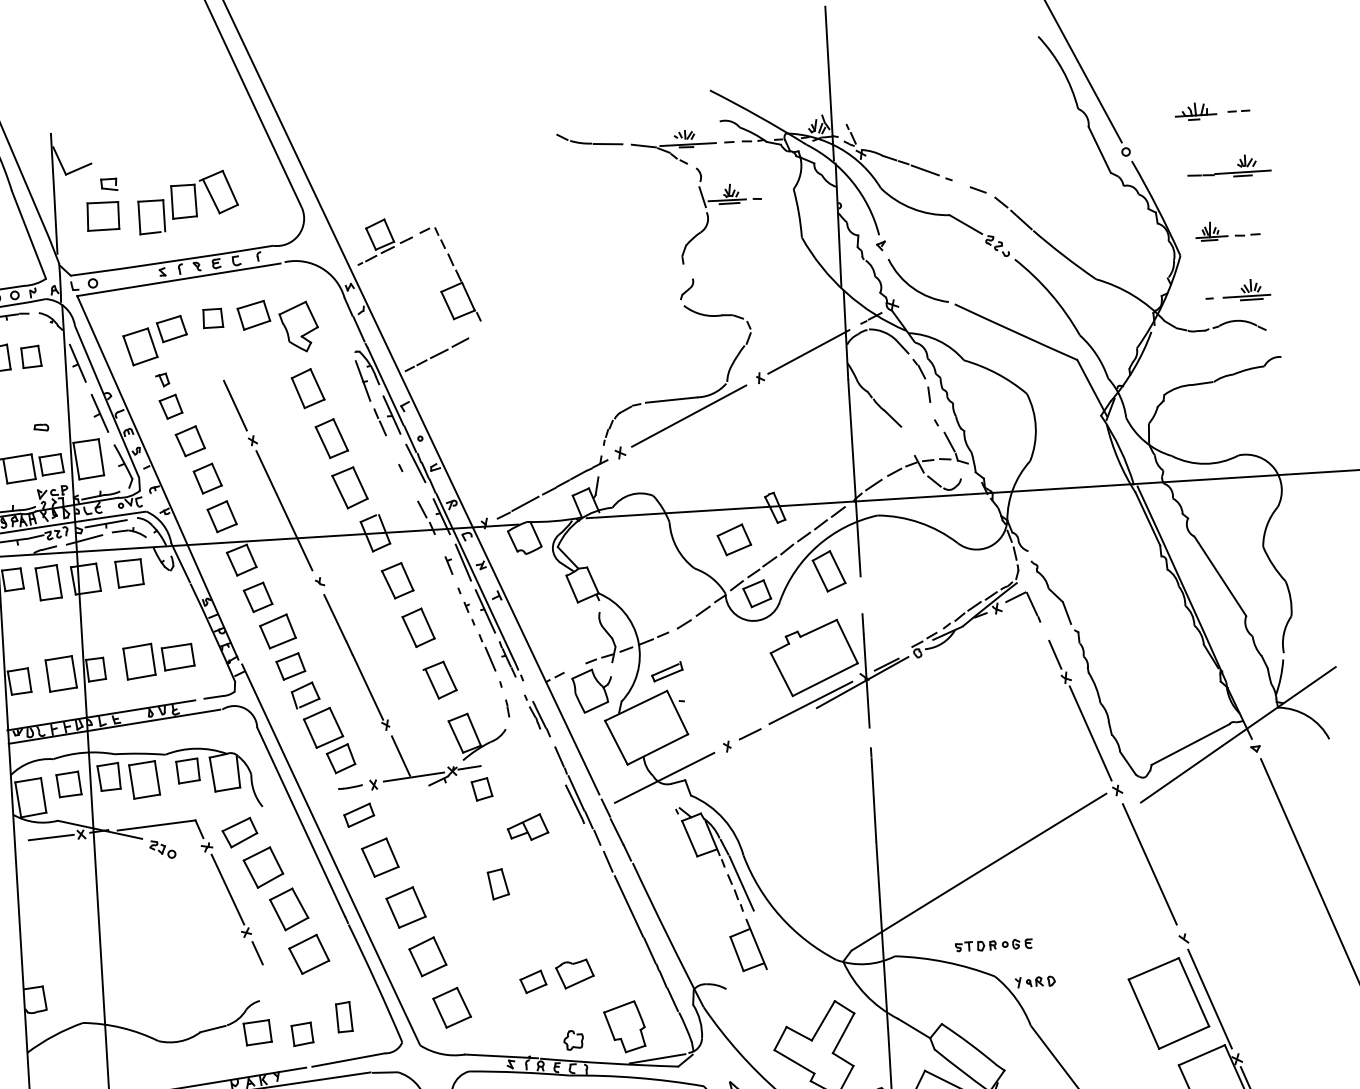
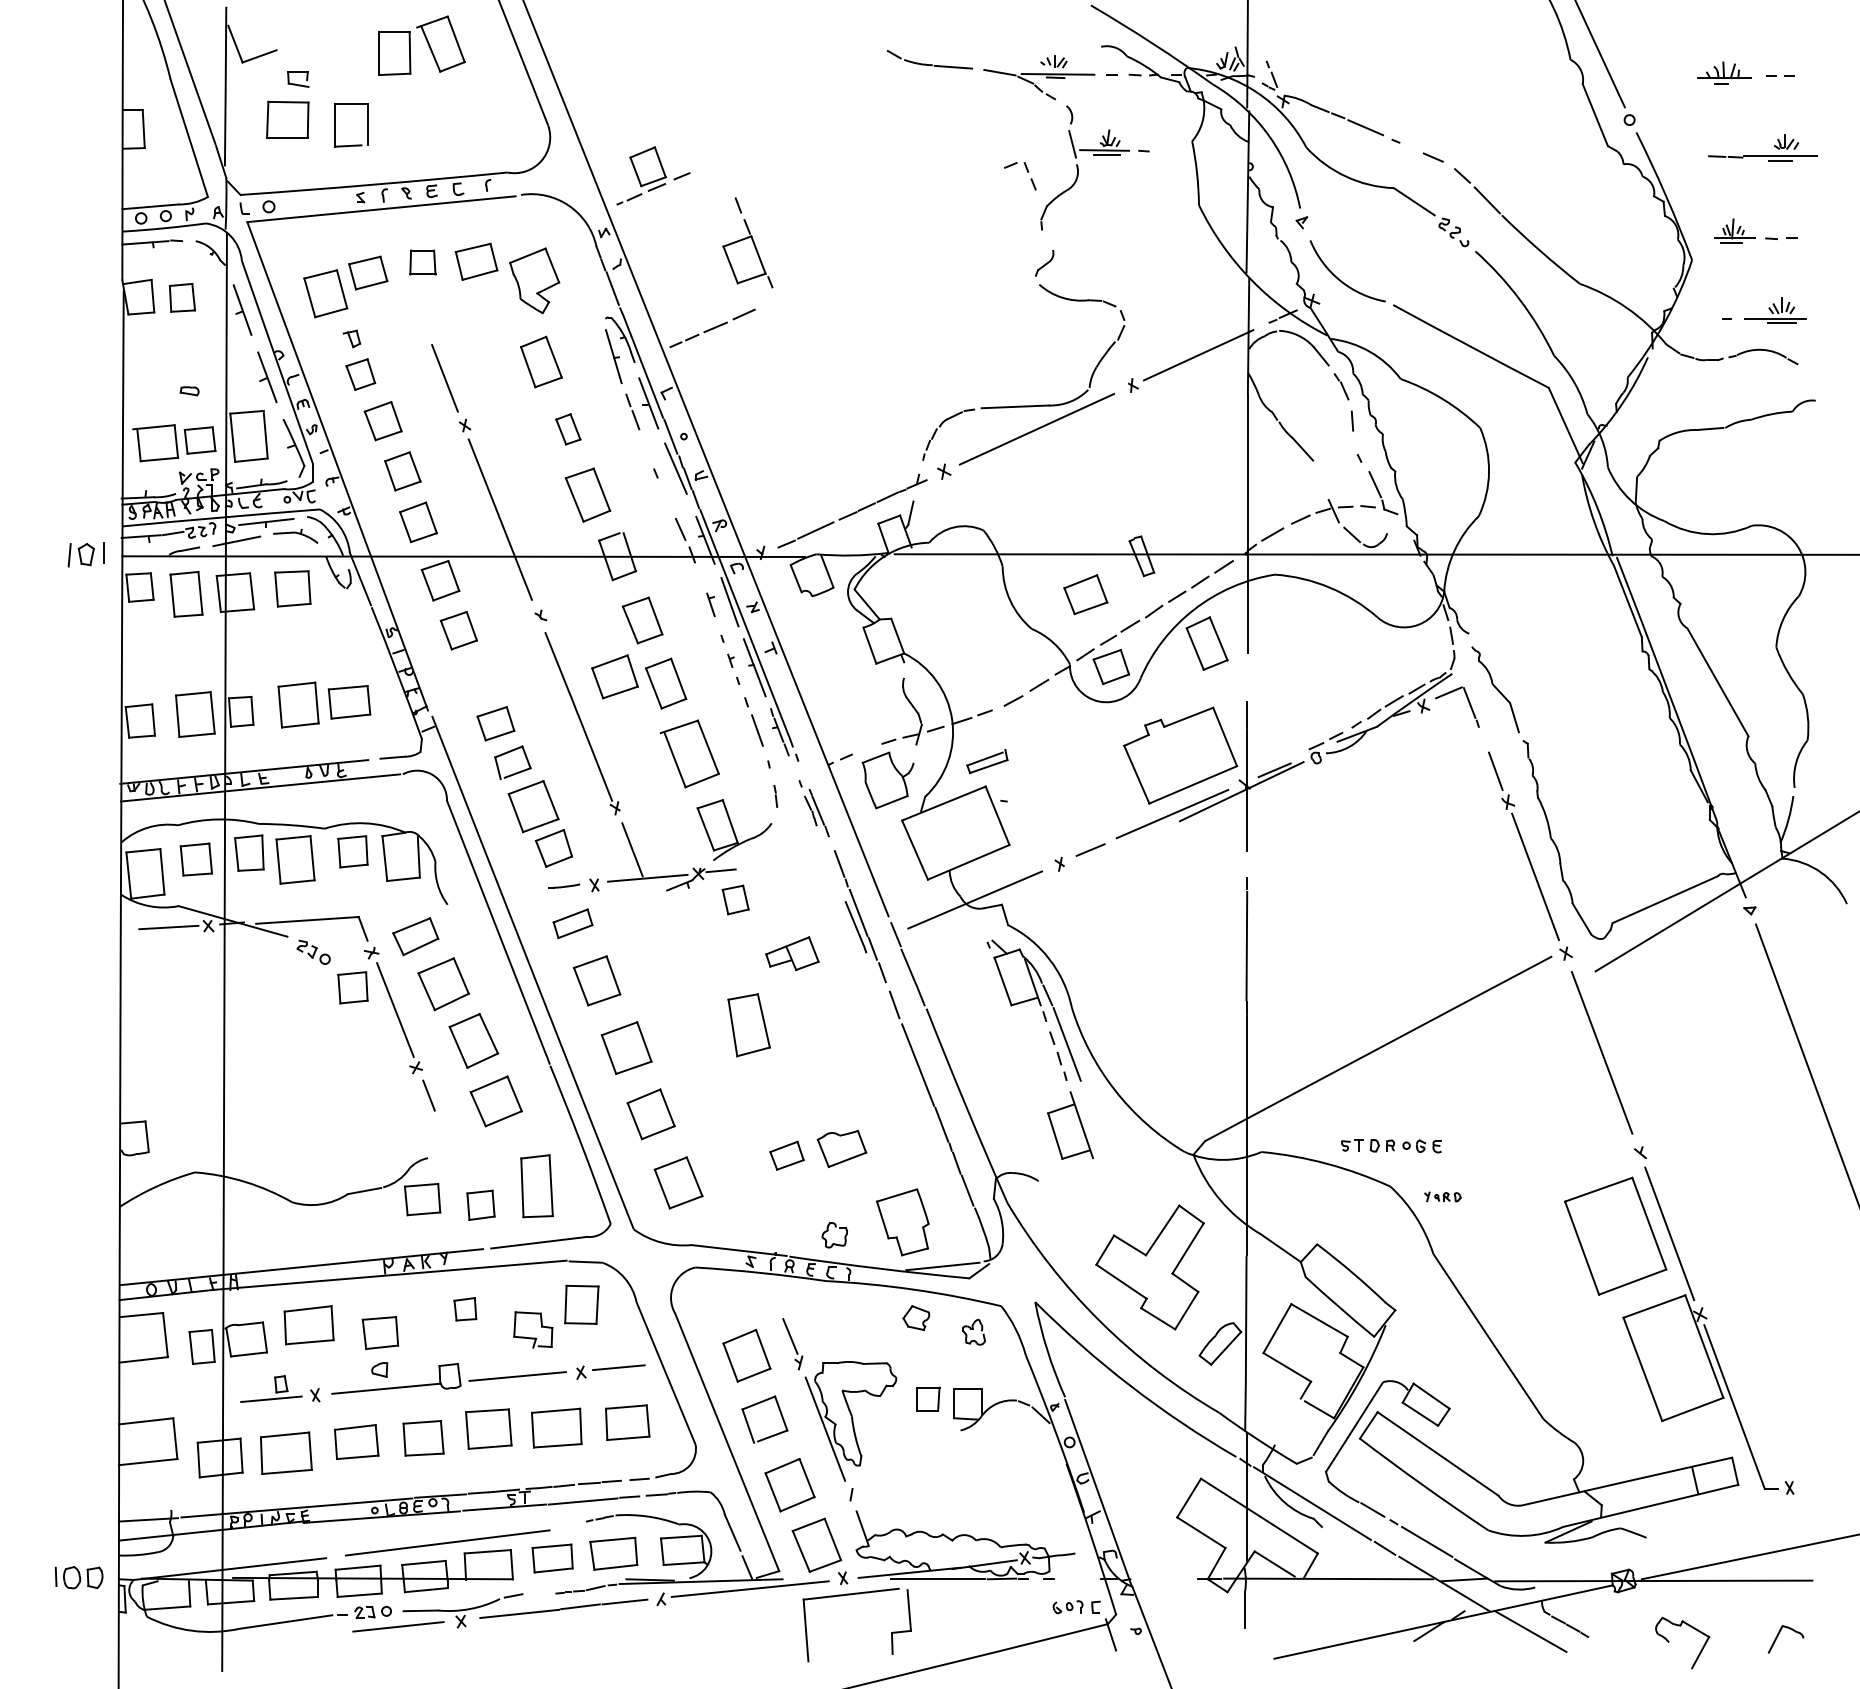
part: (208, 193) -> (427, 44), moved
part: (437, 235) -> (1027, 172), moved
part: (332, 438) -> (568, 429), size x0.6
part: (277, 631) -> (614, 676), moved
part: (439, 679) -> (689, 753), size x1.4
part: (194, 874) -> (352, 987), added
part: (498, 884) -> (749, 1025), size x1.6
part: (1035, 981) -> (1442, 1196), size x0.7
part: (343, 1017) -> (536, 1186), size x1.6

